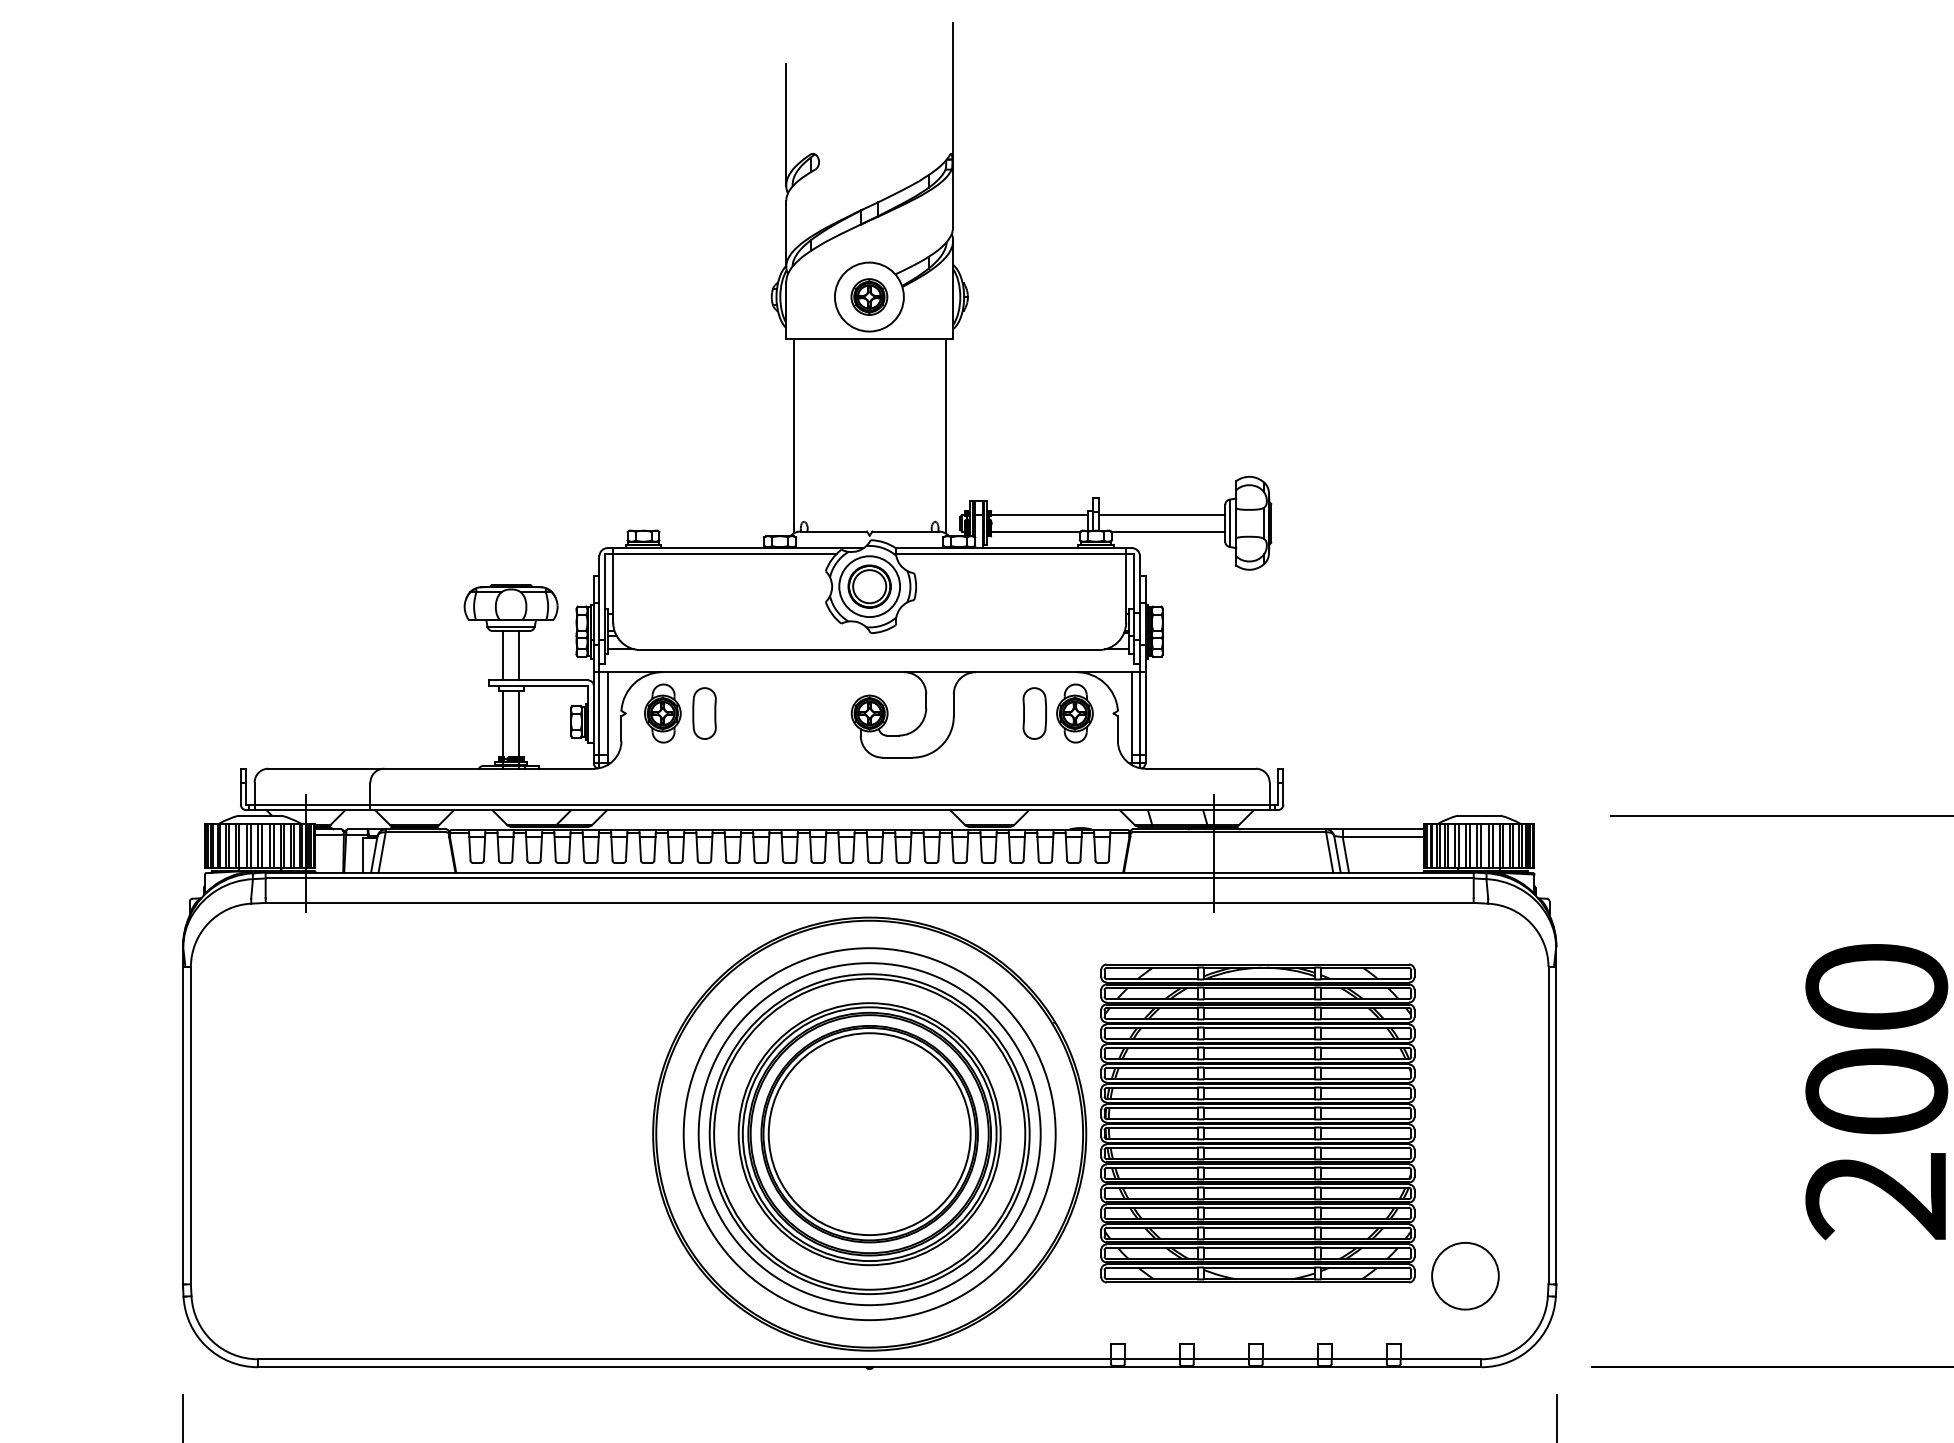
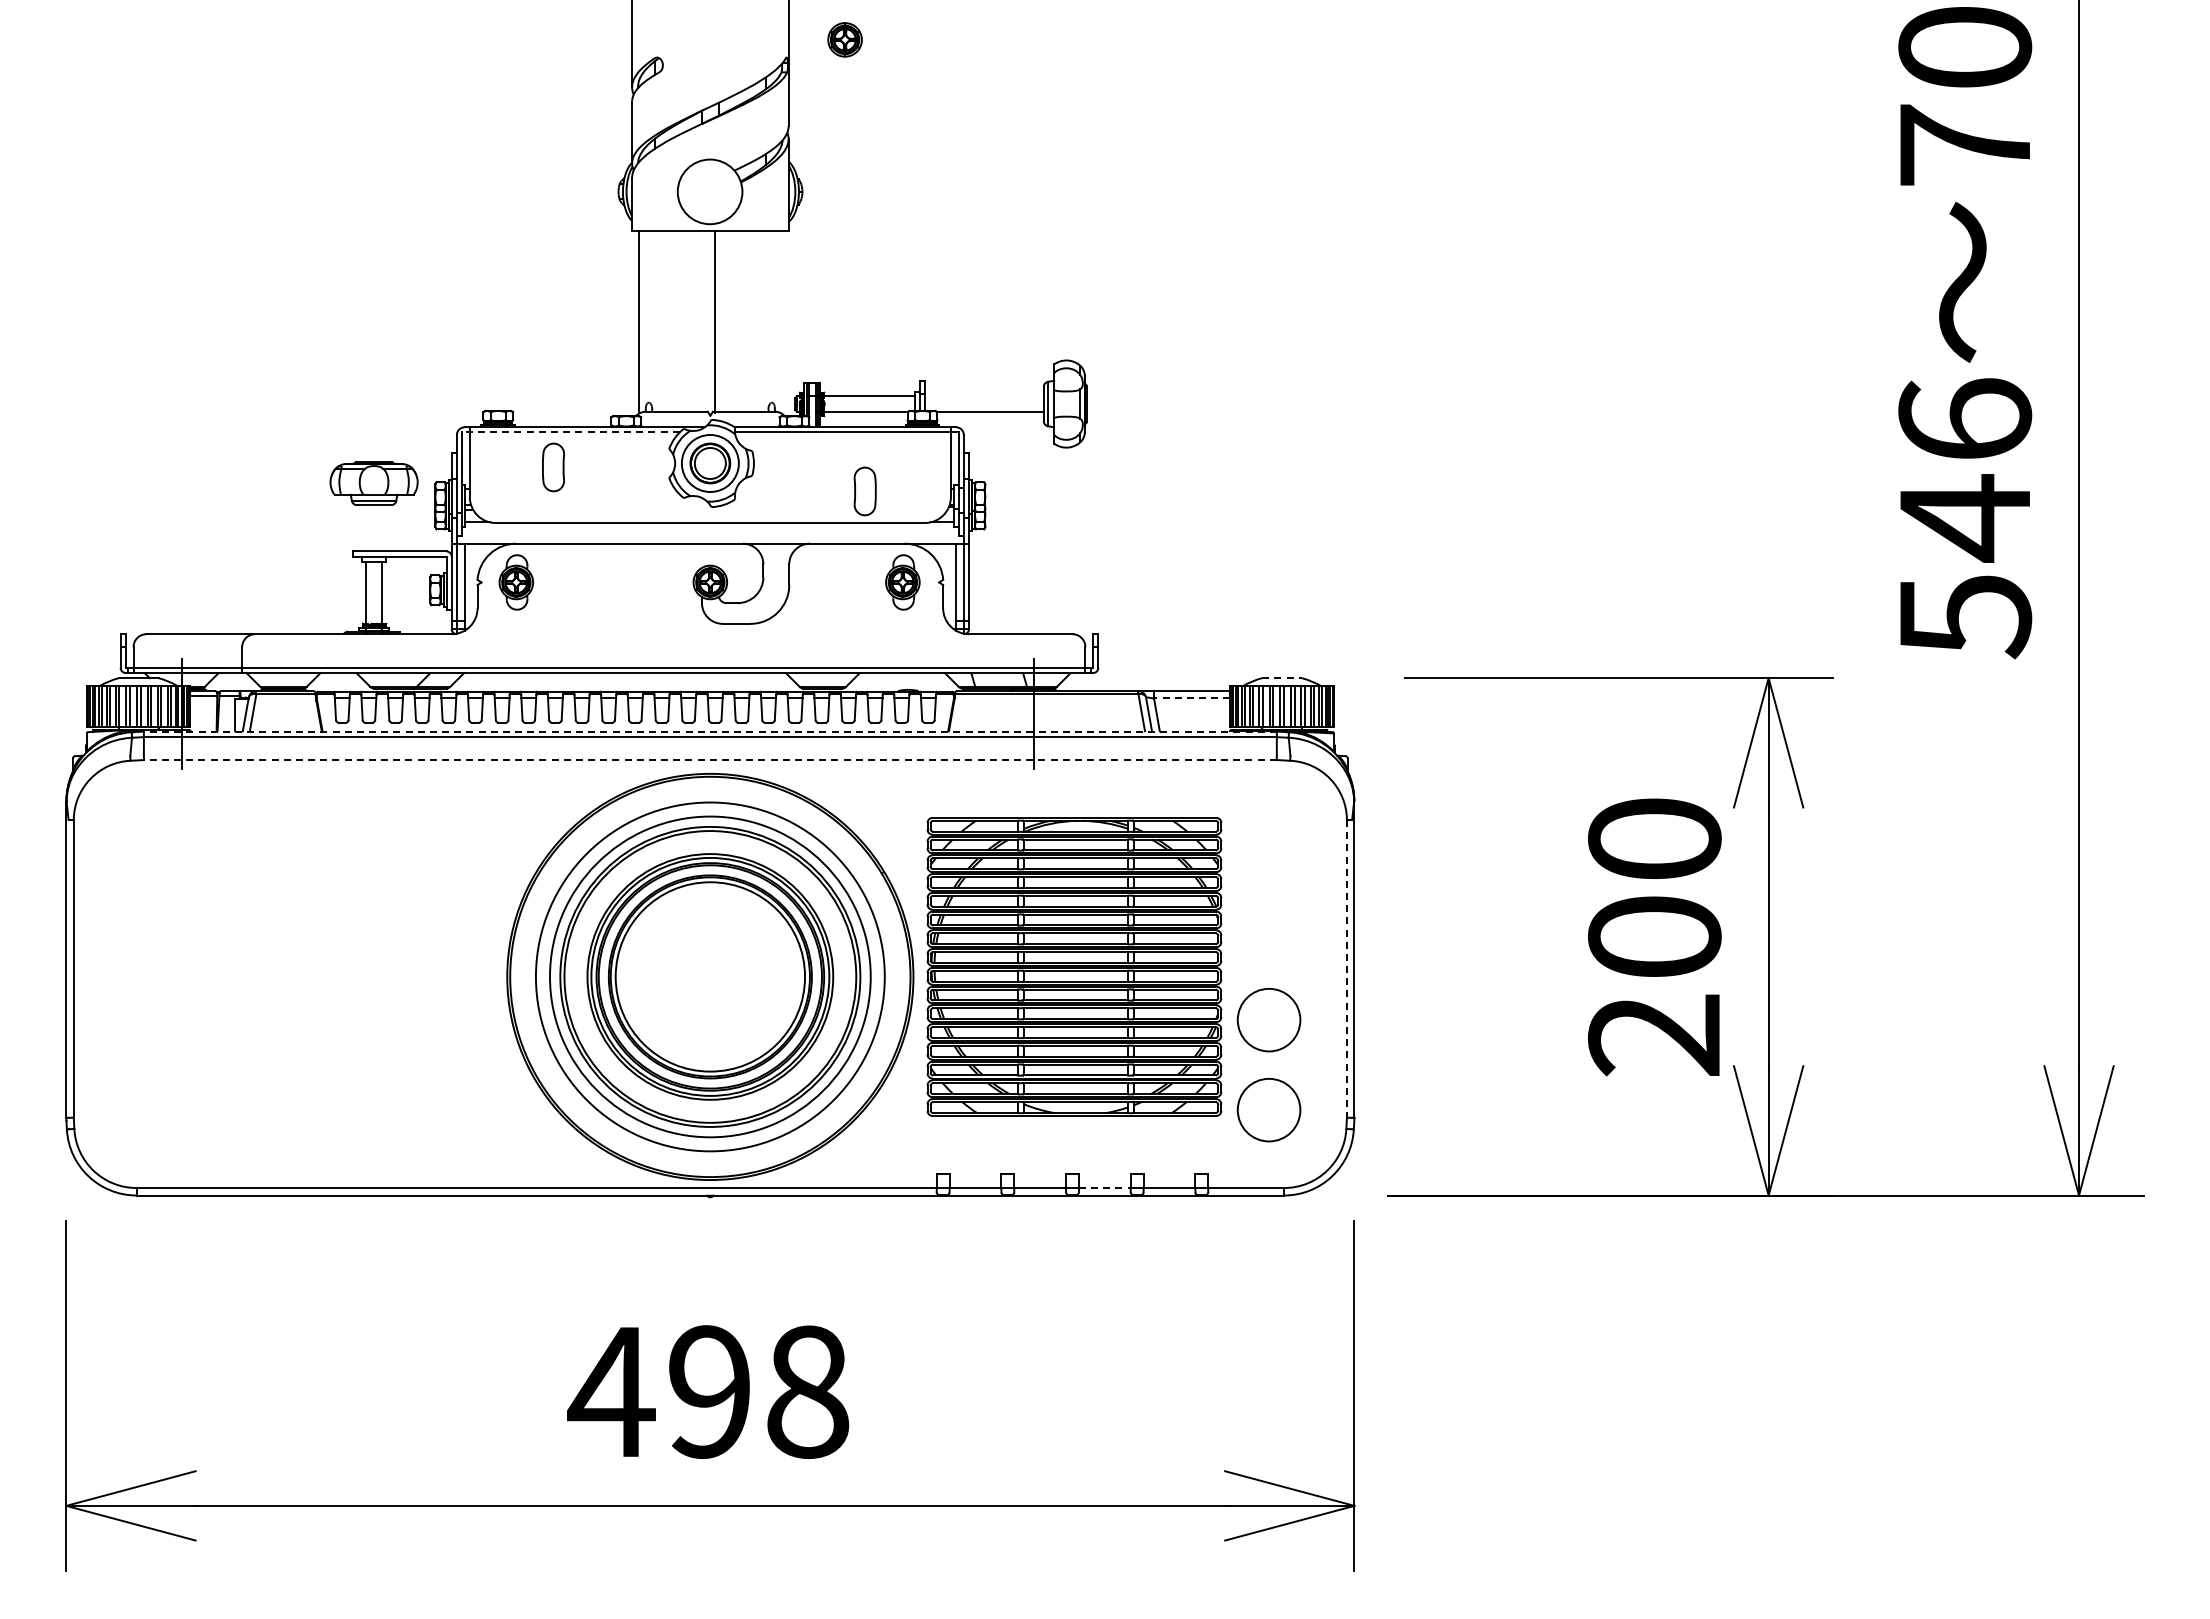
part: (868, 296) -> (844, 39), moved
line: (945, 435) -> (714, 321), moved
line: (1162, 515) -> (984, 396), removed
line: (720, 553) -> (570, 432), solid -> dashed
line: (503, 656) -> (366, 528), removed
line: (519, 656) -> (381, 528), removed
part: (704, 713) -> (553, 467), moved
part: (1034, 713) -> (864, 491), moved
line: (1479, 815) -> (1282, 678), solid -> dashed
line: (1382, 837) -> (1191, 698), solid -> dashed
line: (869, 872) -> (710, 731), solid -> dashed
line: (868, 903) -> (709, 760), solid -> dashed
line: (1548, 1125) -> (1346, 968), solid -> dashed
circle: (1464, 1180) -> (1268, 1020), added
line: (1289, 1359) -> (1104, 1188), solid -> dashed

